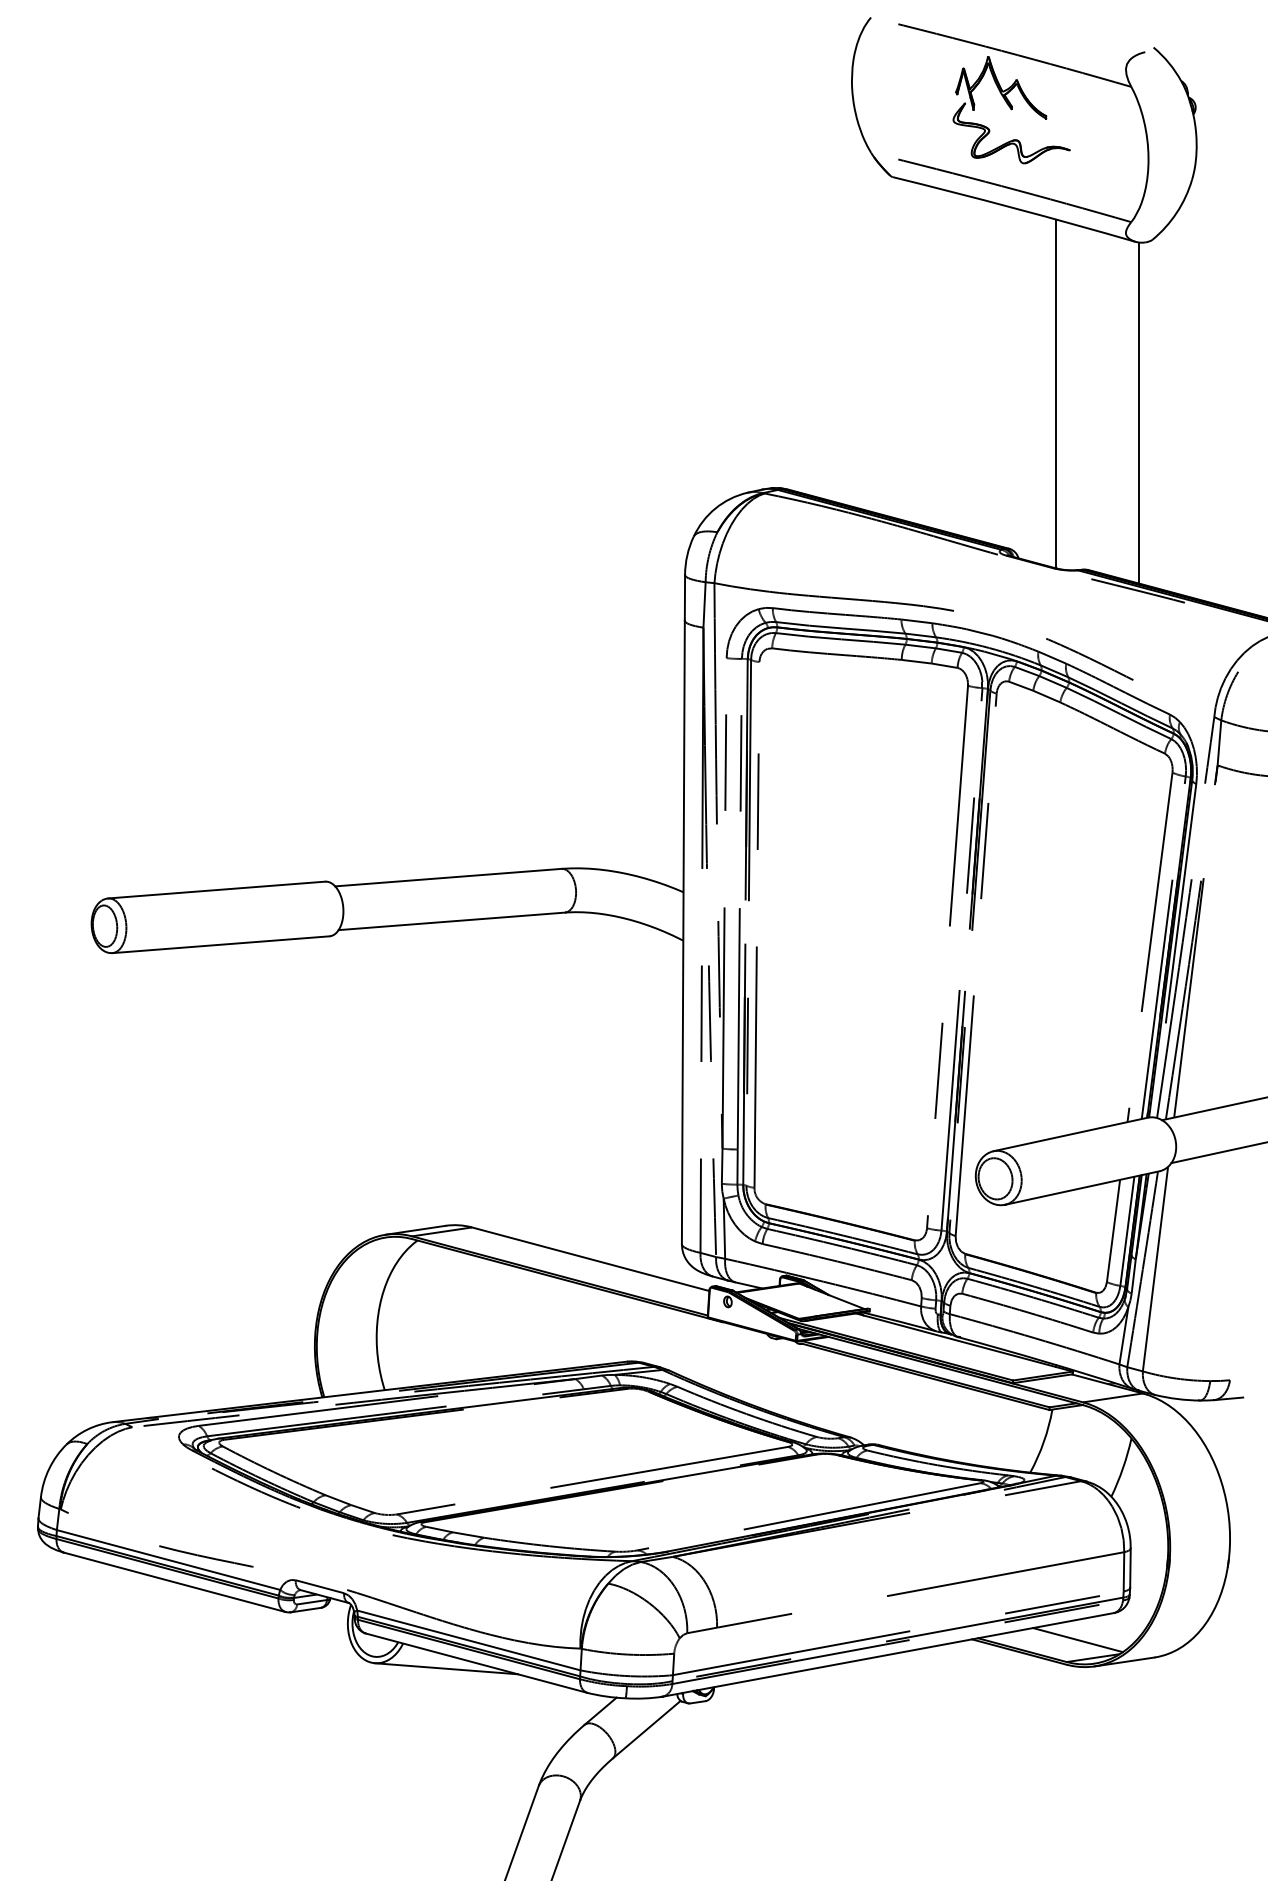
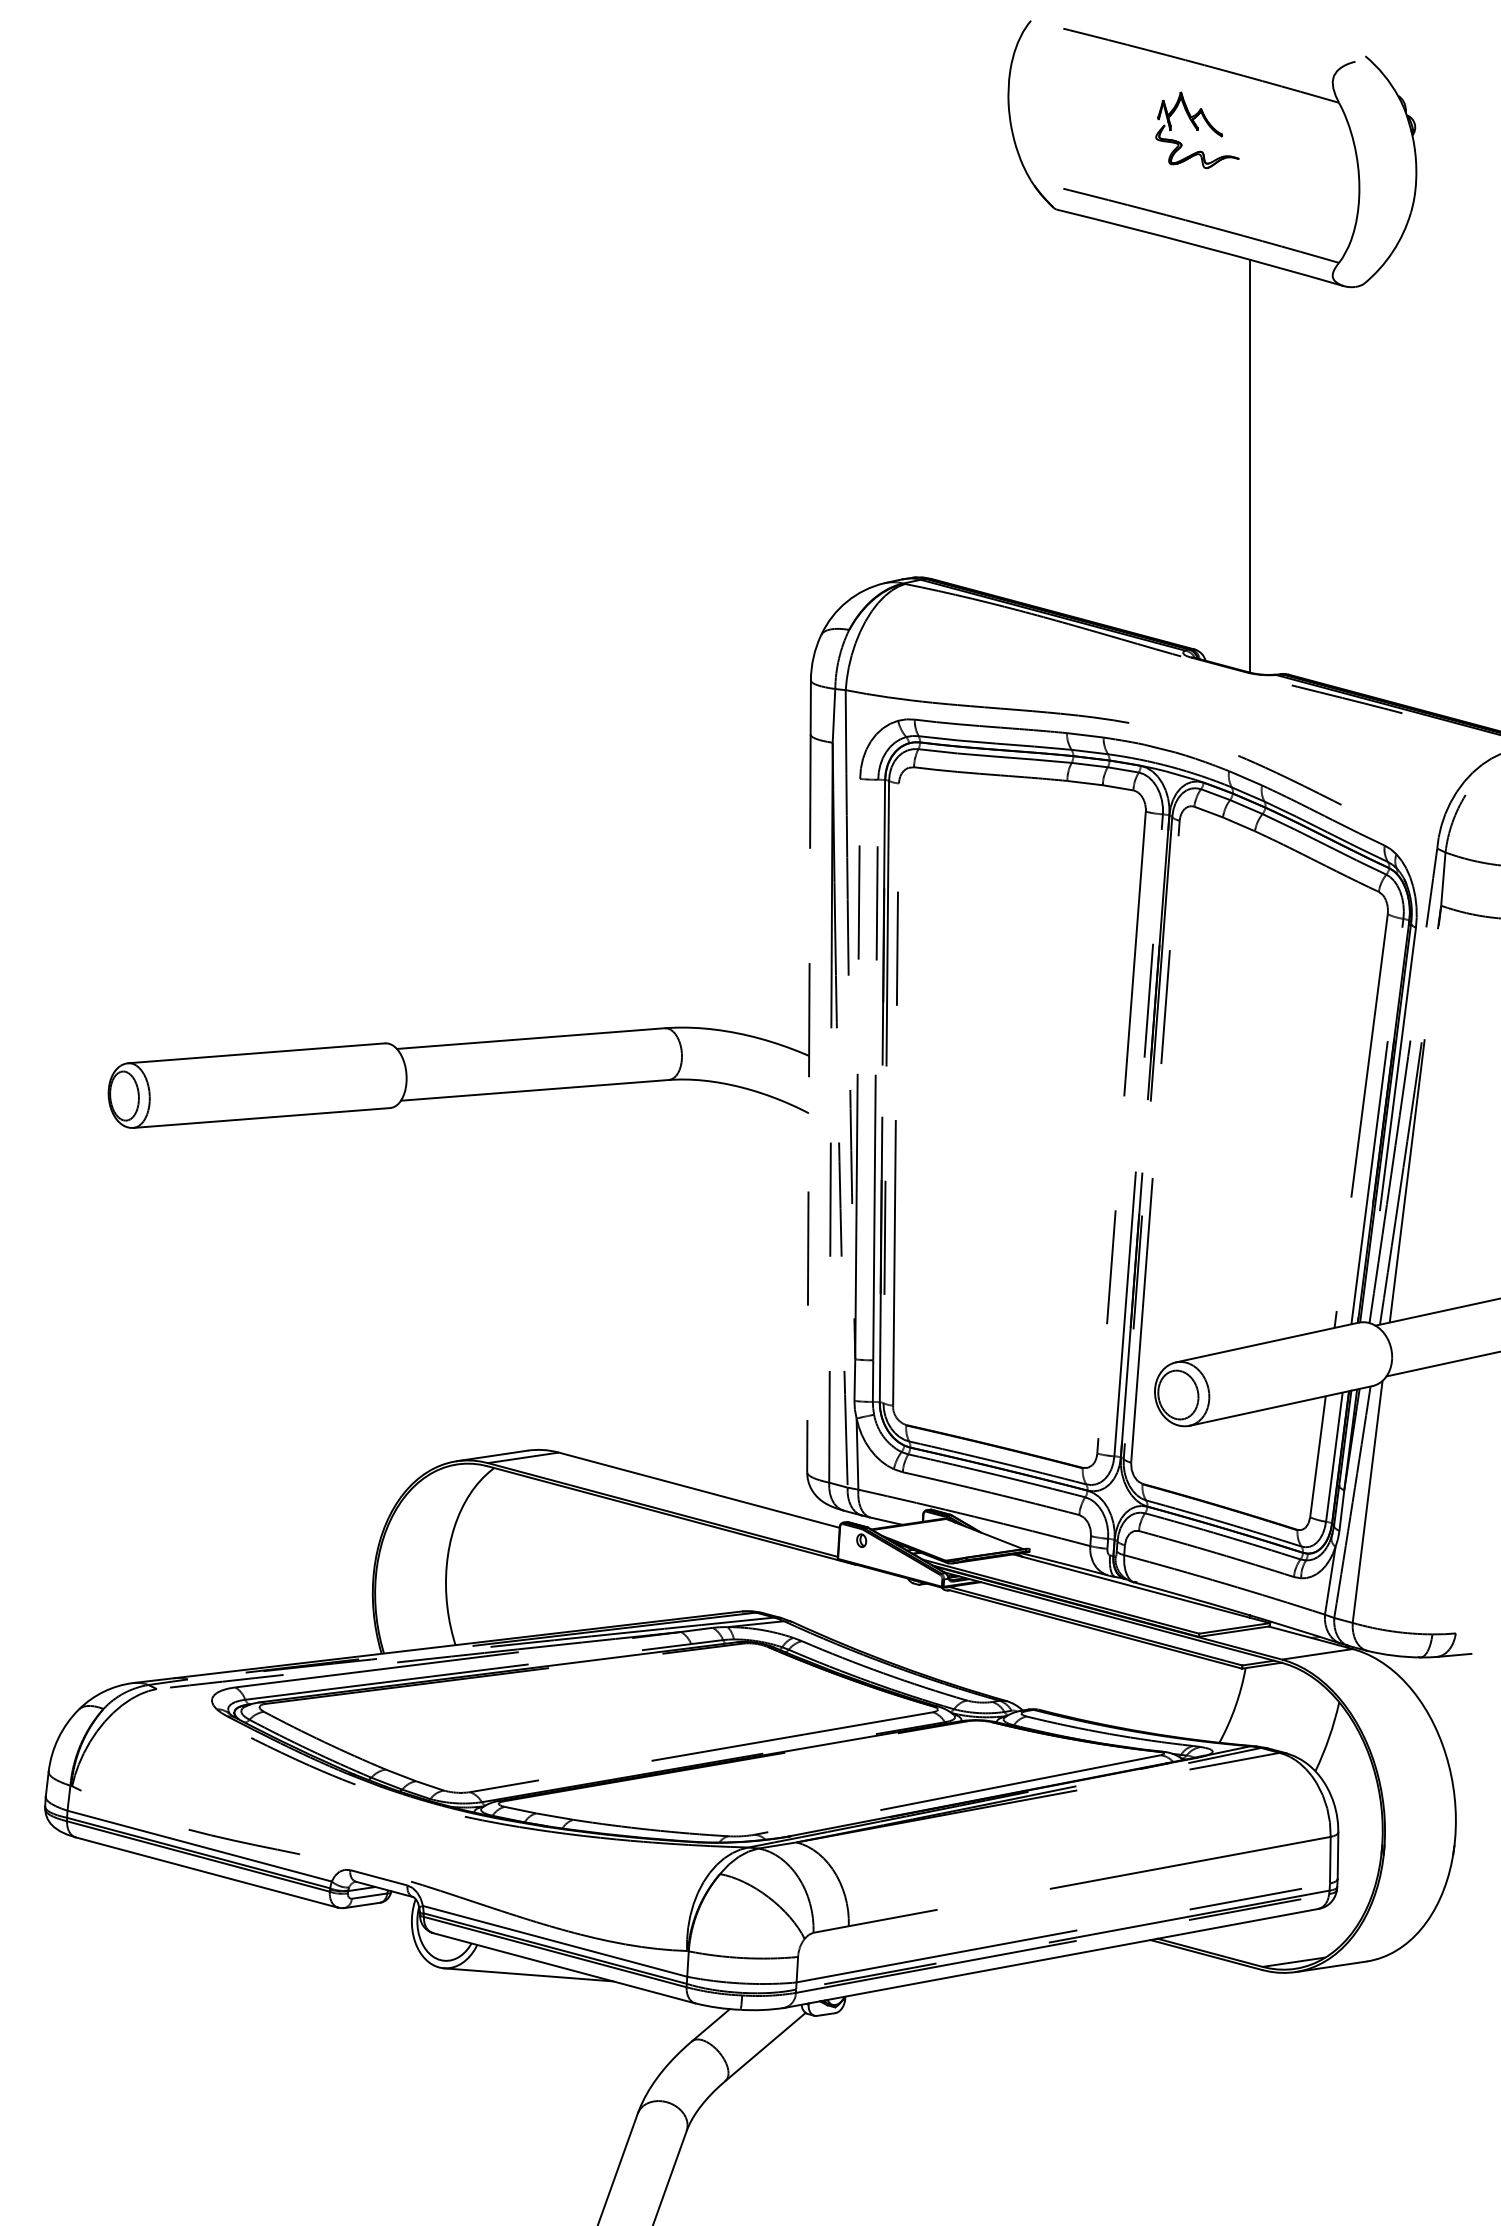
part: (1011, 110) -> (1197, 130), size x0.6
line: (1139, 412) -> (1348, 488), removed
line: (683, 932) -> (808, 1103), solid -> dashed
line: (1077, 1639) -> (1275, 1940), removed

